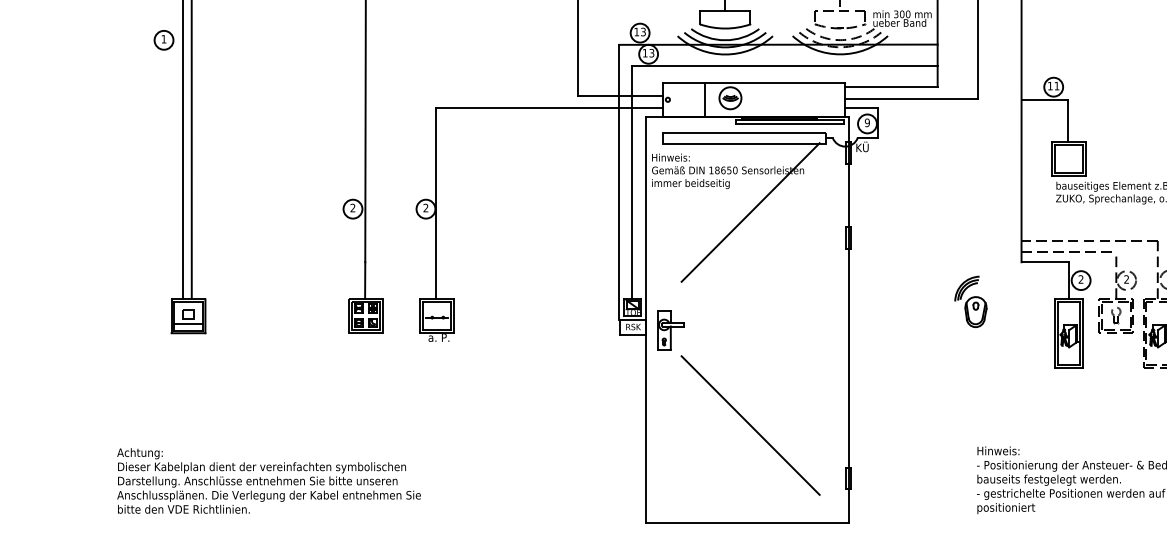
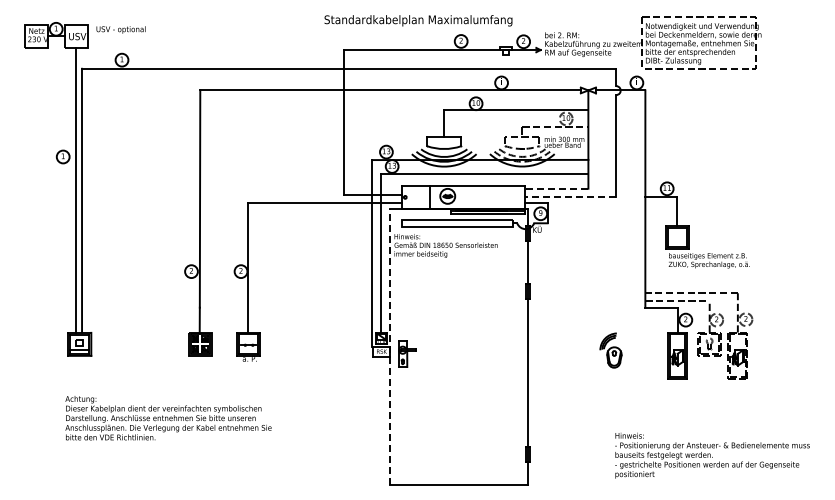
line: (890, 86) -> (556, 188), solid -> dashed
line: (909, 99) -> (569, 197), solid -> dashed
line: (750, 211) -> (461, 273), removed
part: (970, 301) -> (610, 350), moved
line: (646, 319) -> (390, 346), solid -> dashed
line: (750, 425) -> (461, 418), removed
text: (269, 481) -> (168, 418), moved

